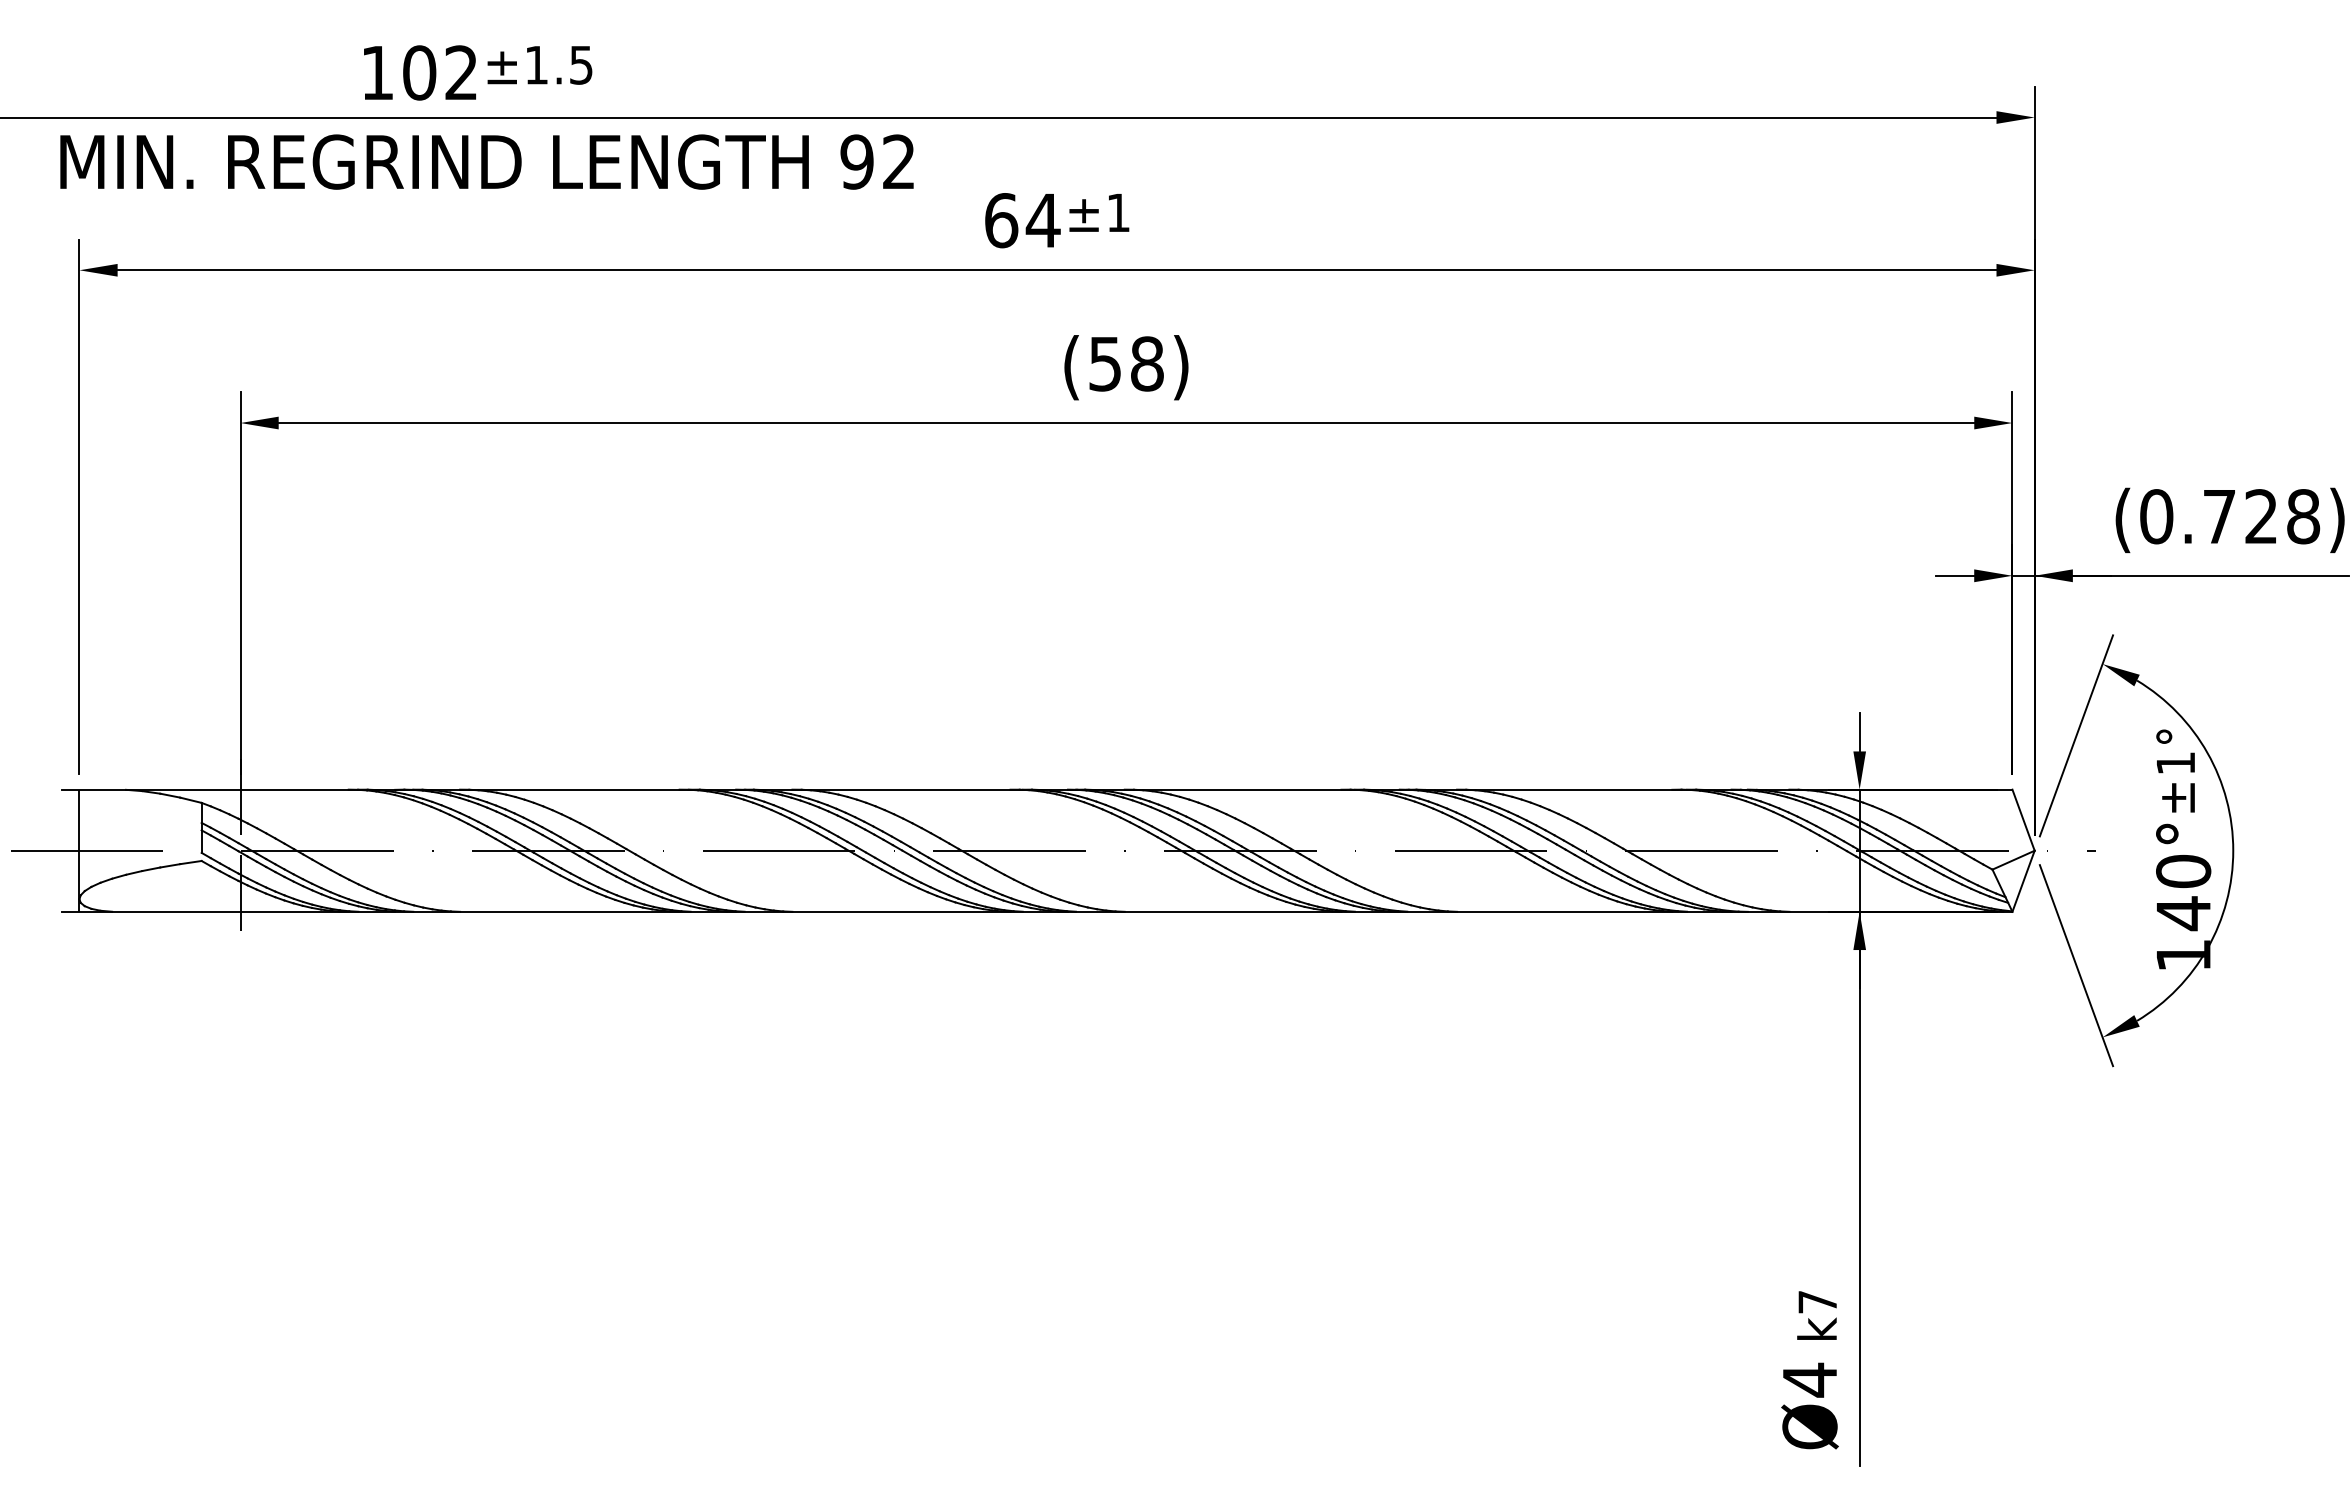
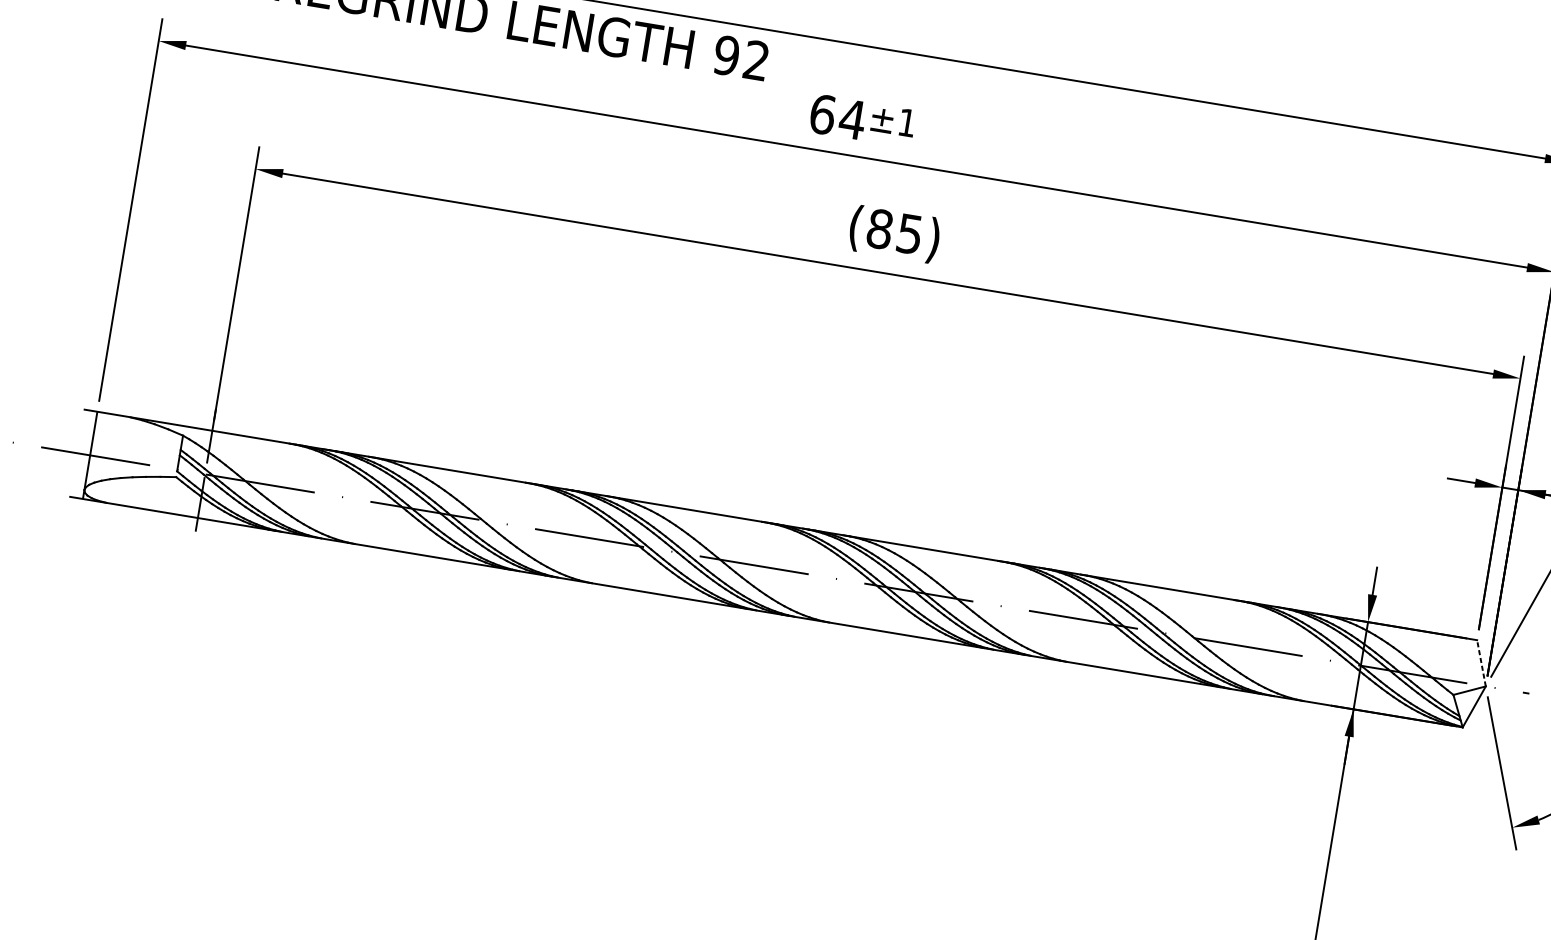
text: (1126, 363) -> (895, 231), (58) -> (85)
line: (2023, 820) -> (1481, 663), solid -> dashed

